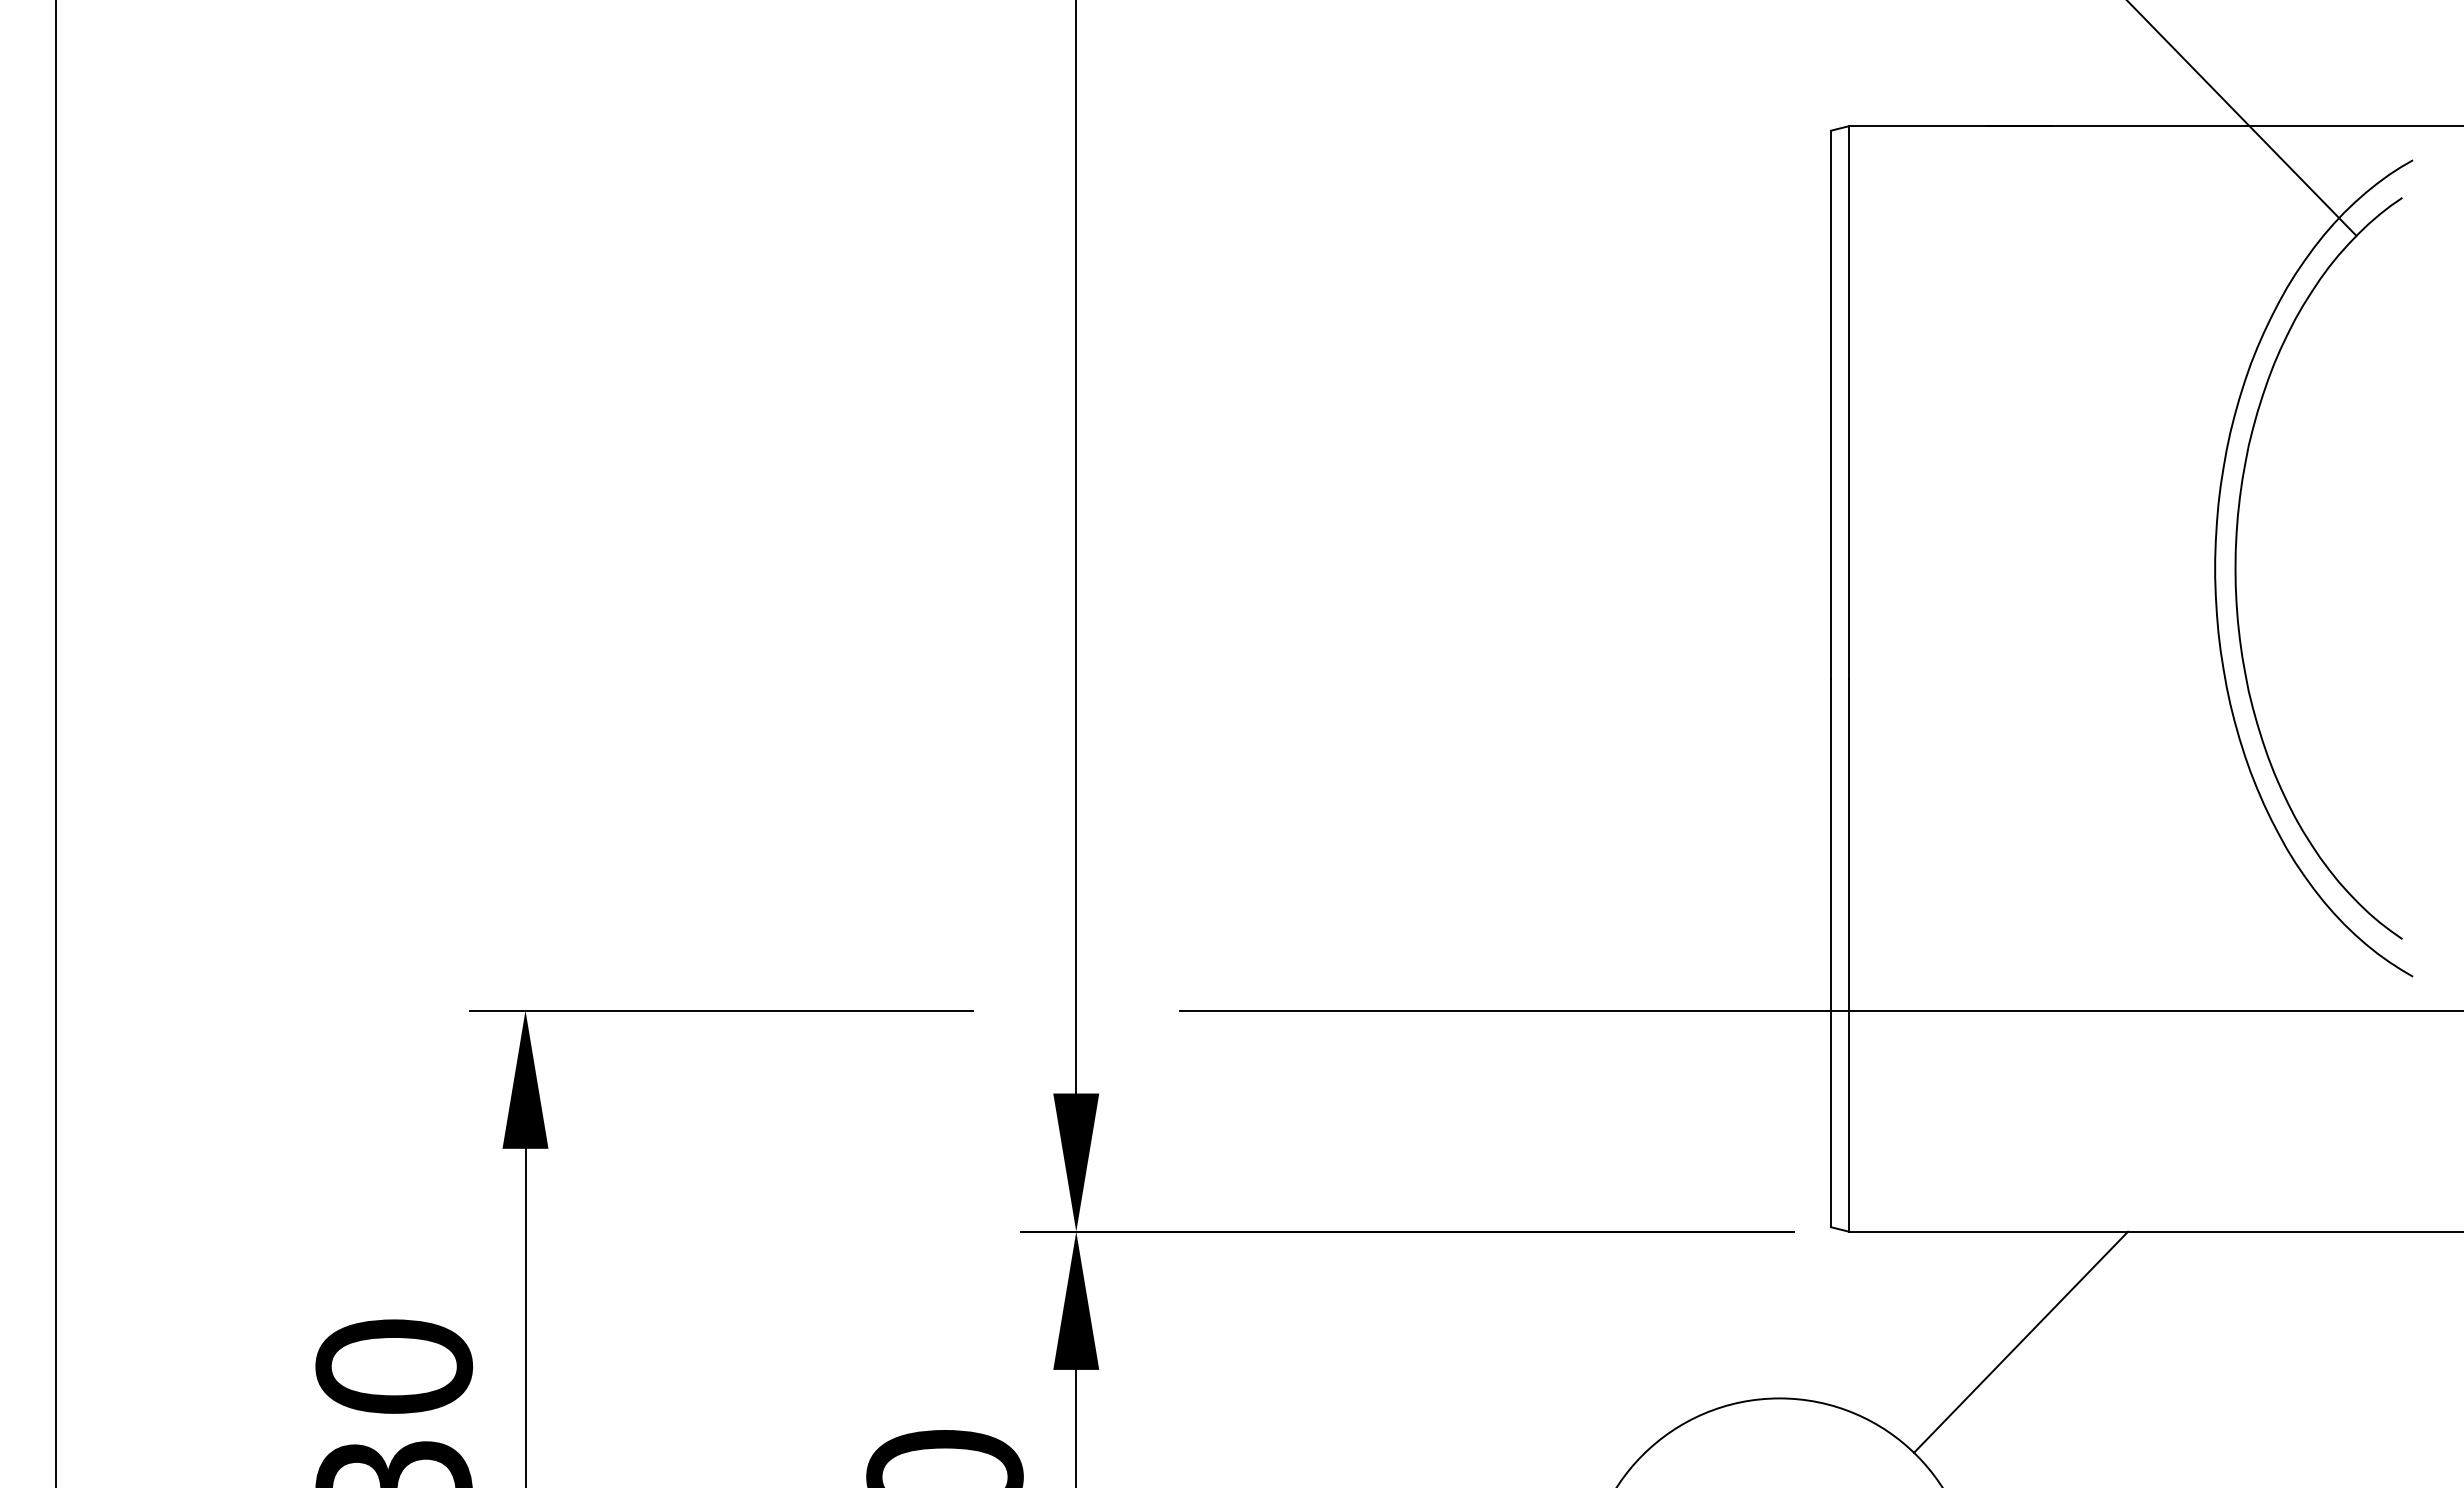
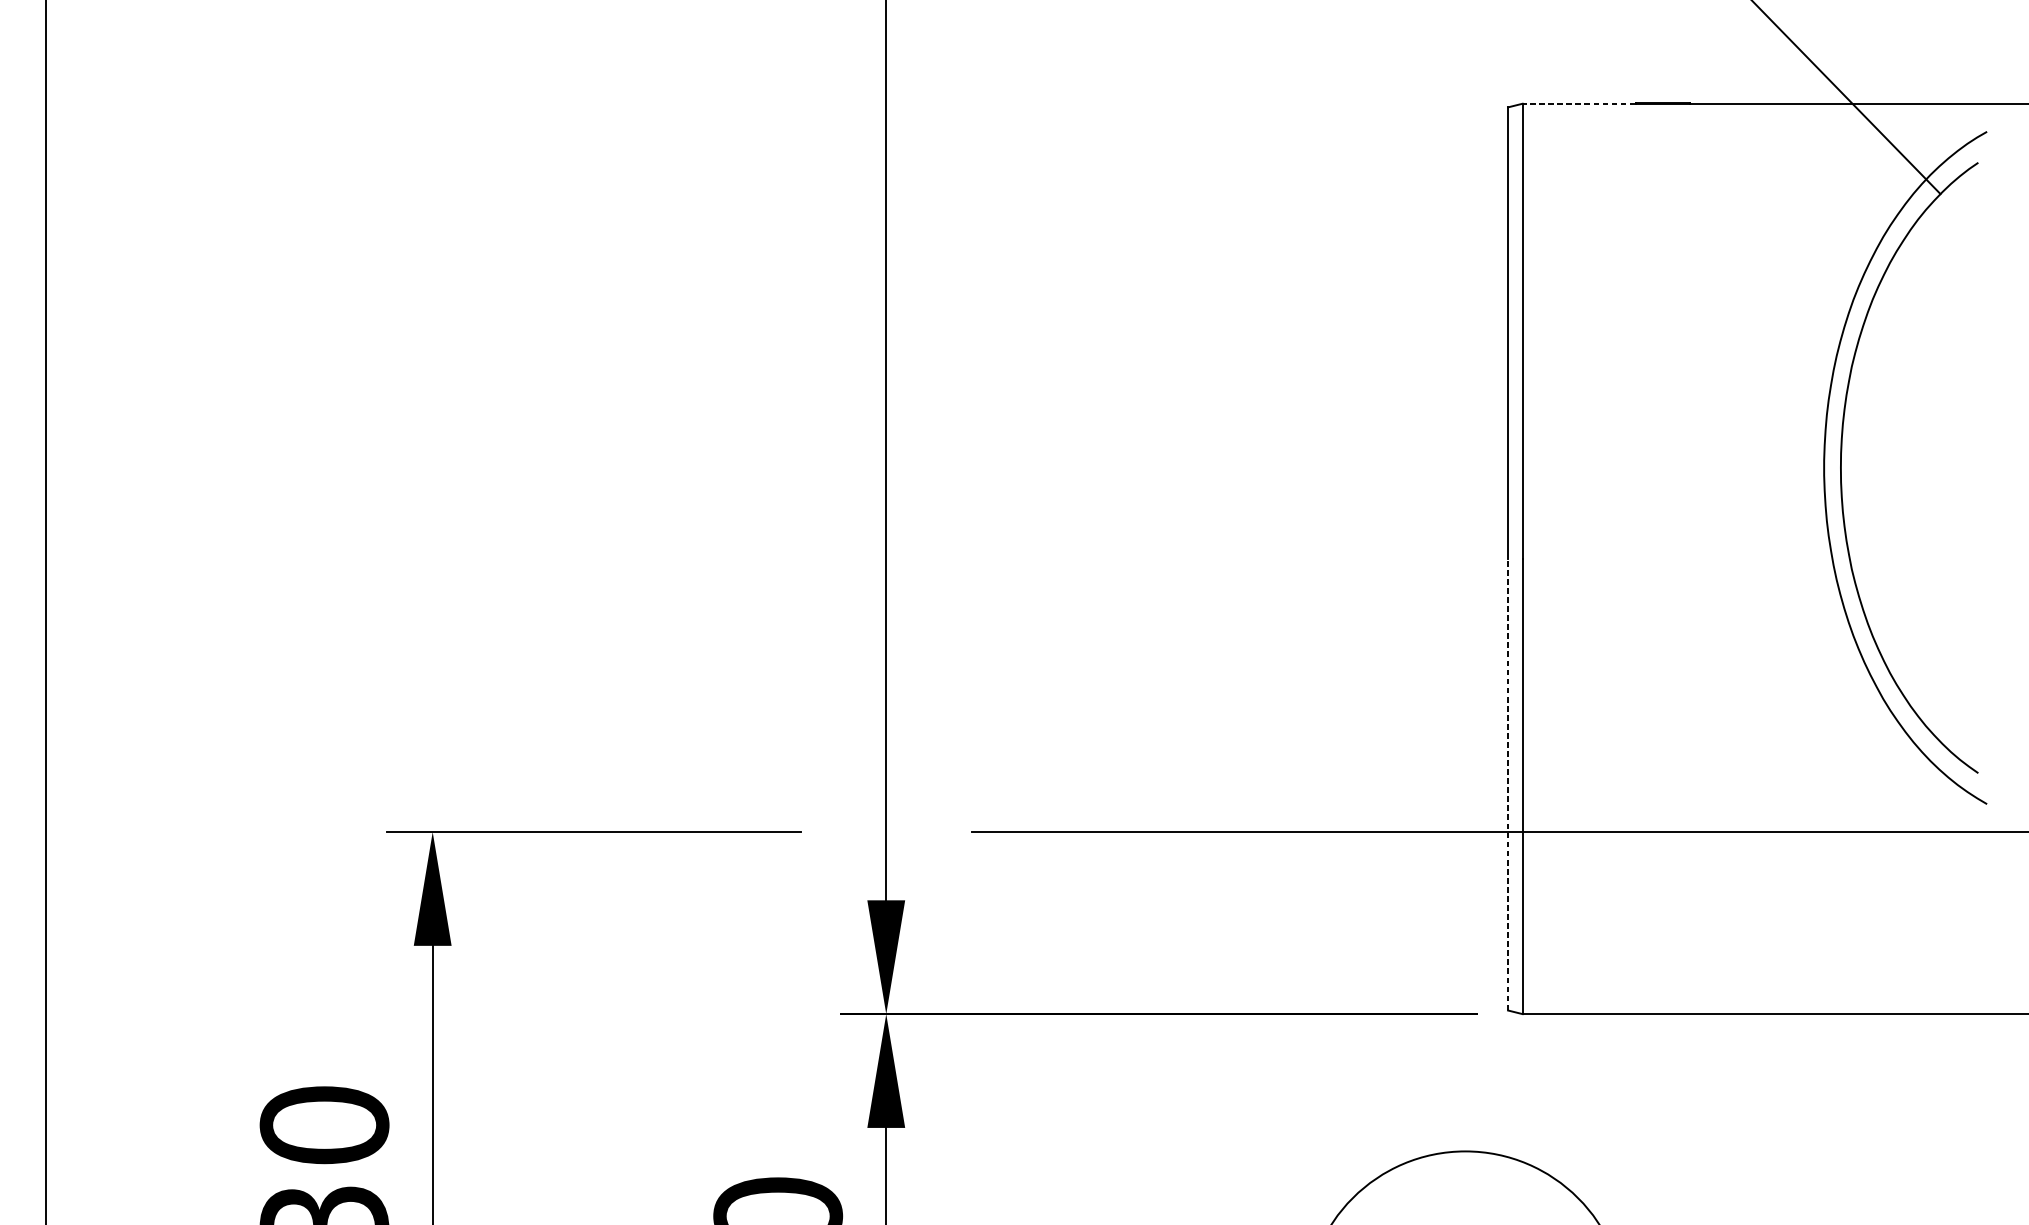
line: (1917, 126) -> (1579, 103), solid -> dashed
line: (1831, 952) -> (1508, 784), solid -> dashed
line: (2021, 1341) -> (1664, 1104), removed

